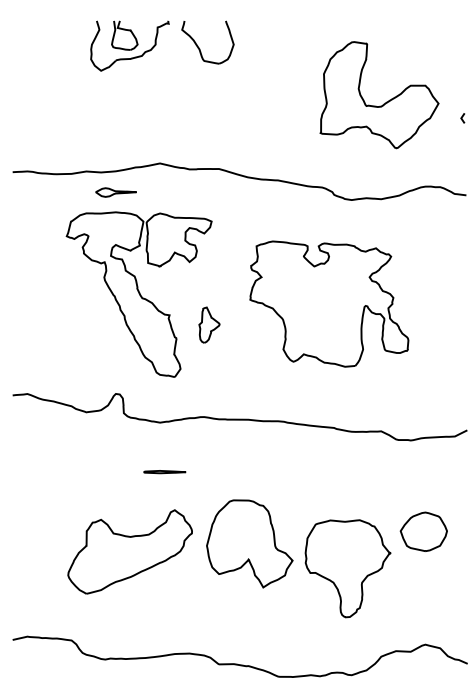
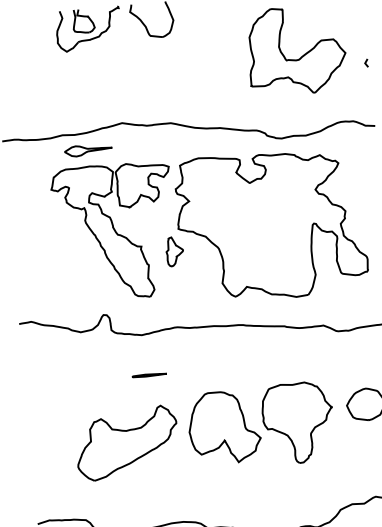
part: (115, 192) -> (87, 150), size x1.43
part: (329, 303) -> (271, 224), size x1.43
part: (347, 568) -> (298, 422), moved

